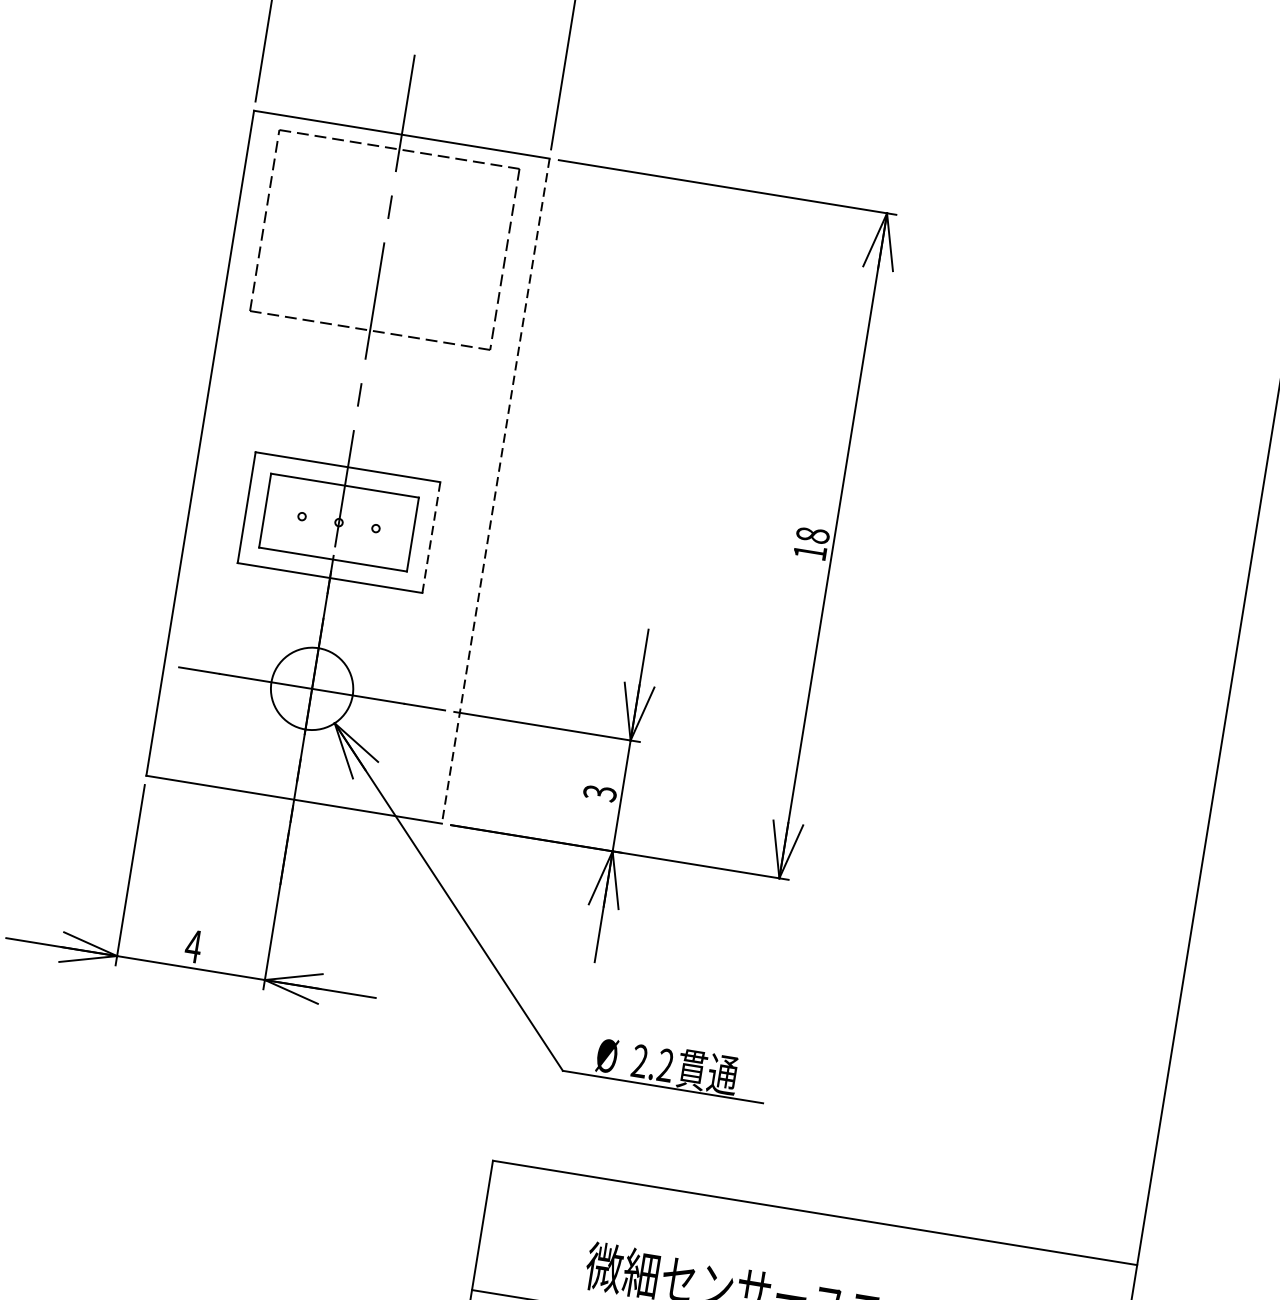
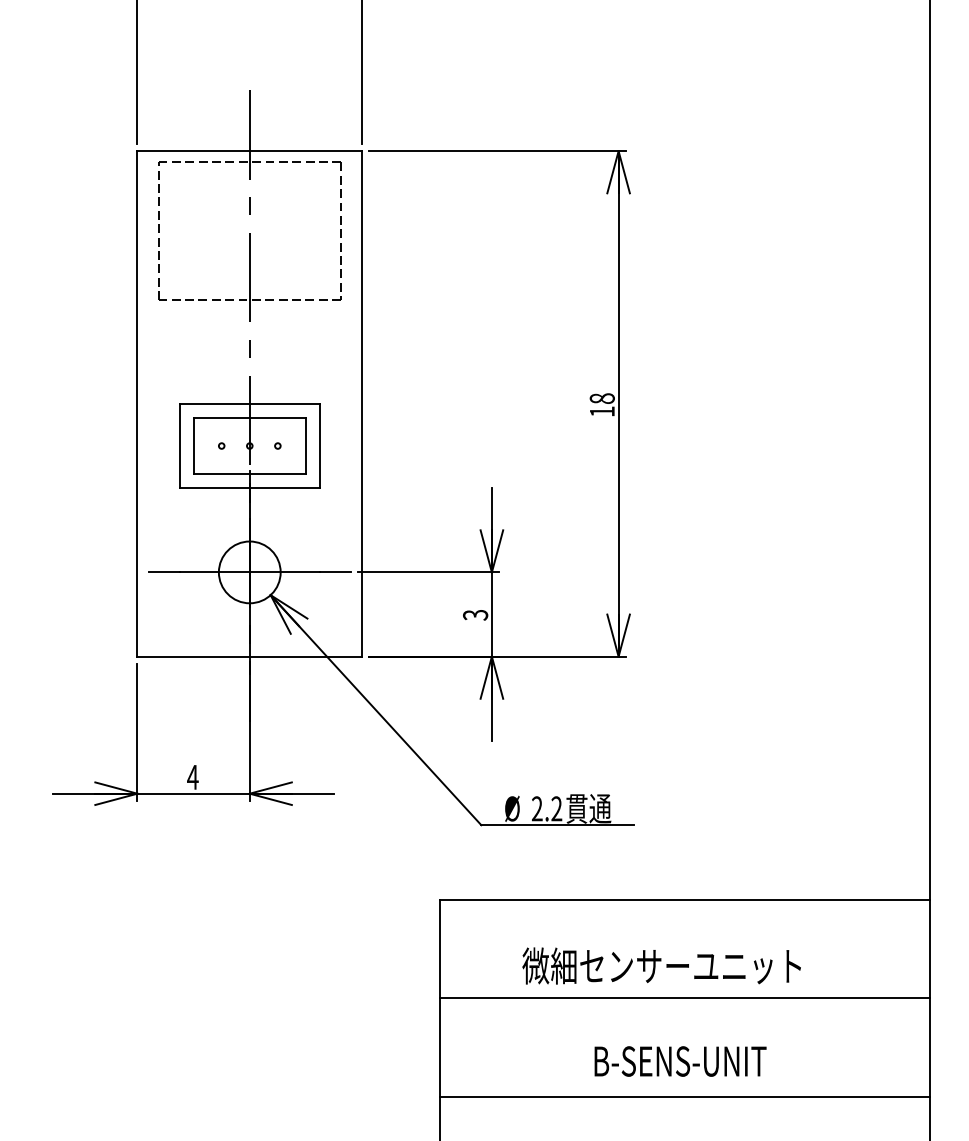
line: (496, 490) -> (362, 403), dashed -> solid
line: (432, 536) -> (320, 445), dashed -> solid

